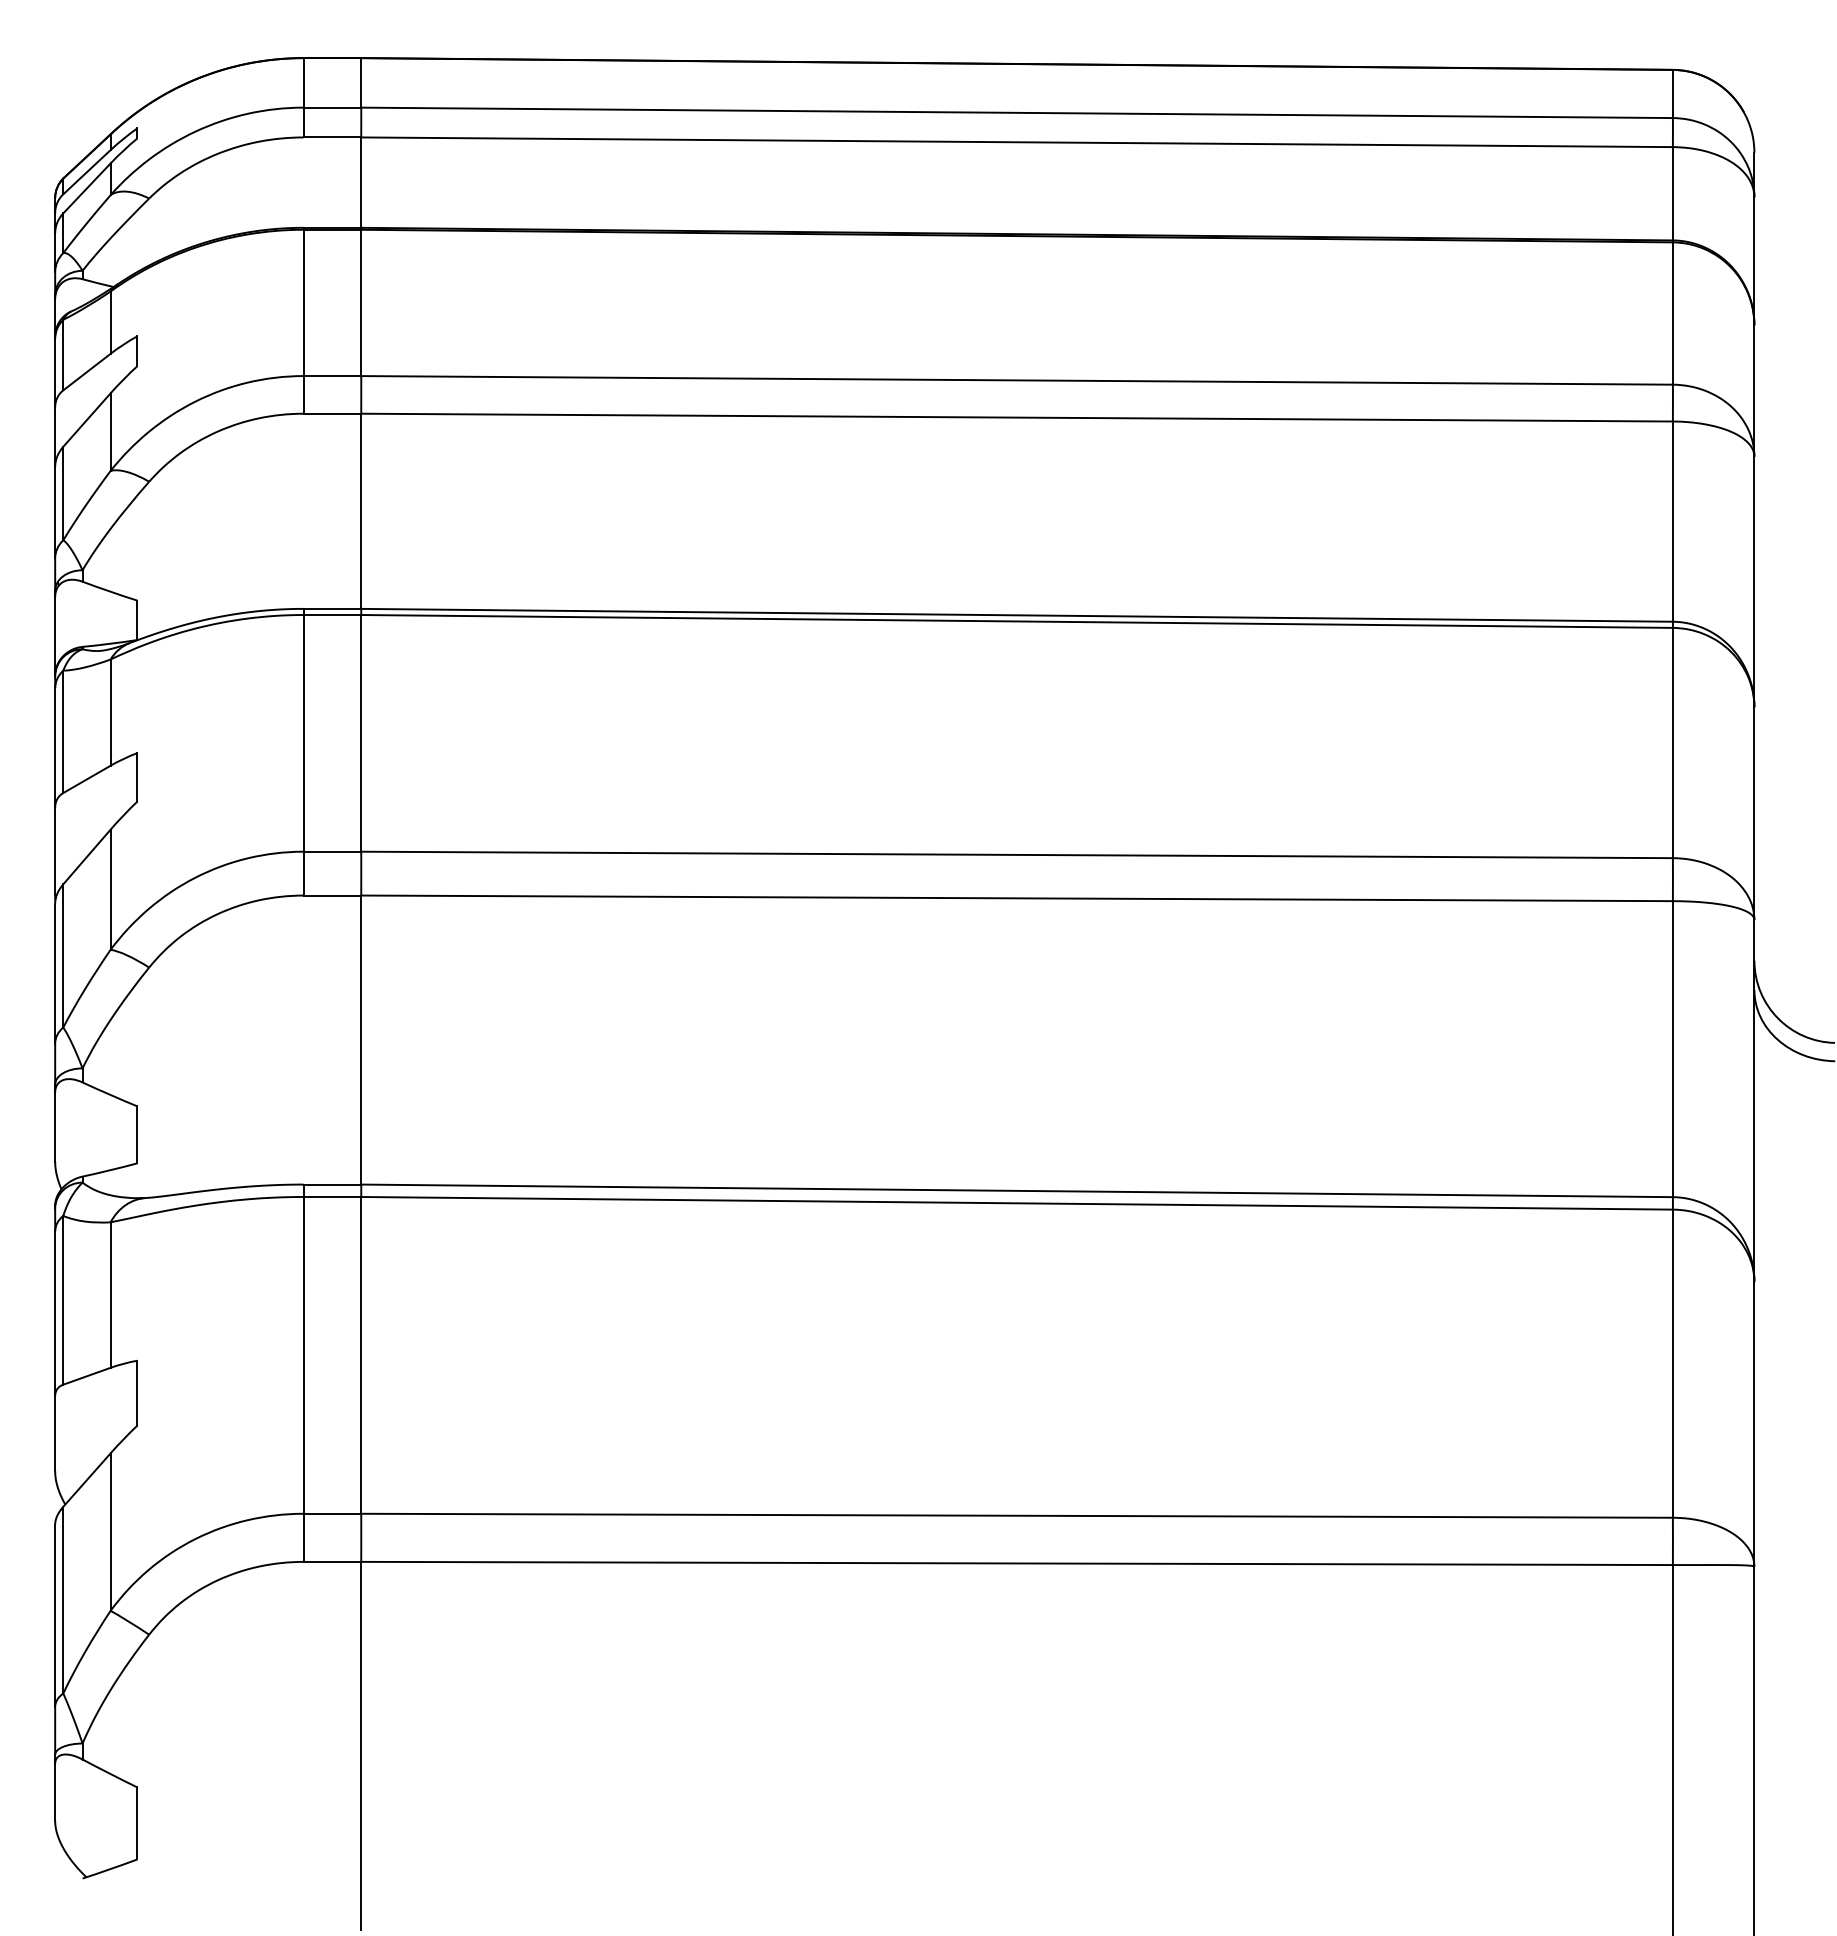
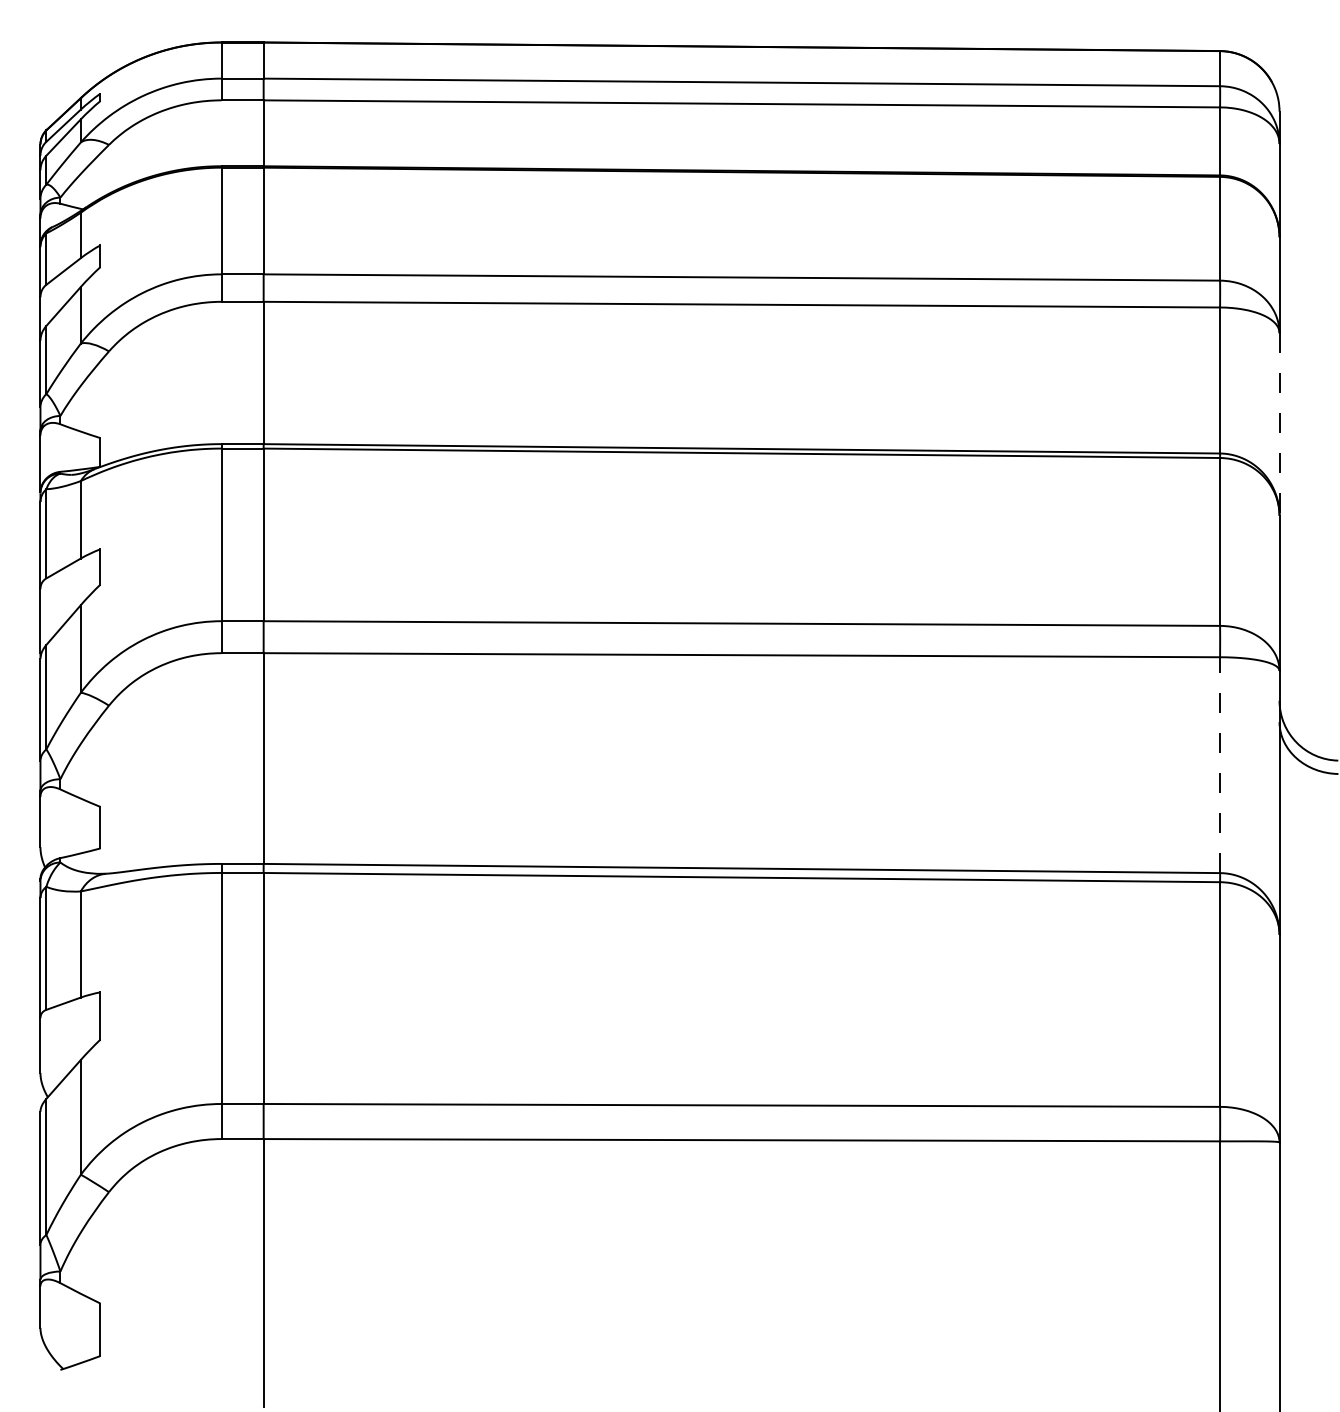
line: (1754, 582) -> (1279, 424), solid -> dashed
line: (1672, 1048) -> (1219, 764), solid -> dashed

